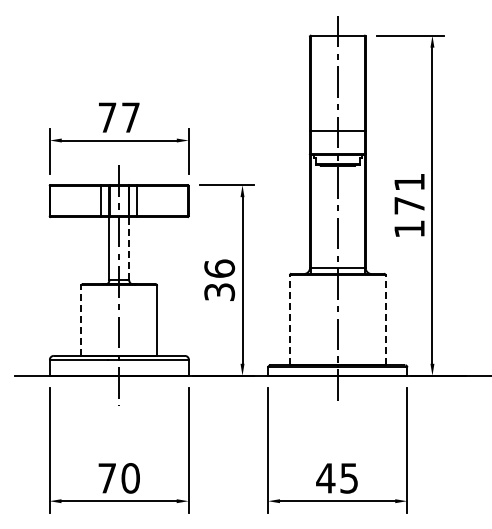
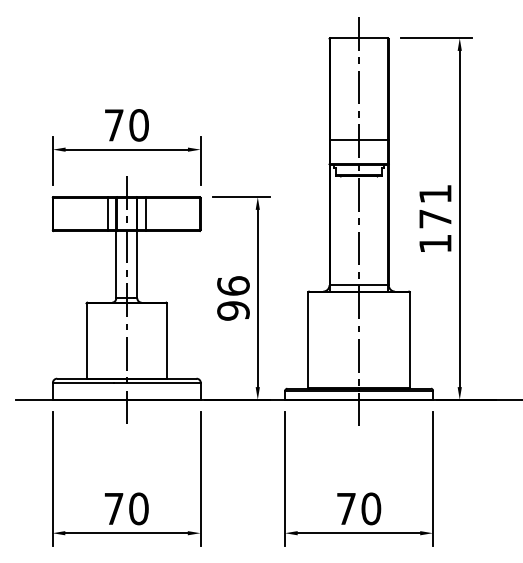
text: (130, 117) -> (138, 125), 77 -> 70
line: (129, 248) -> (137, 264), dashed -> solid
text: (219, 292) -> (233, 311), 36 -> 96
line: (290, 319) -> (308, 339), dashed -> solid
line: (385, 319) -> (409, 339), dashed -> solid
line: (81, 320) -> (86, 341), dashed -> solid
text: (337, 478) -> (358, 509), 45 -> 70

